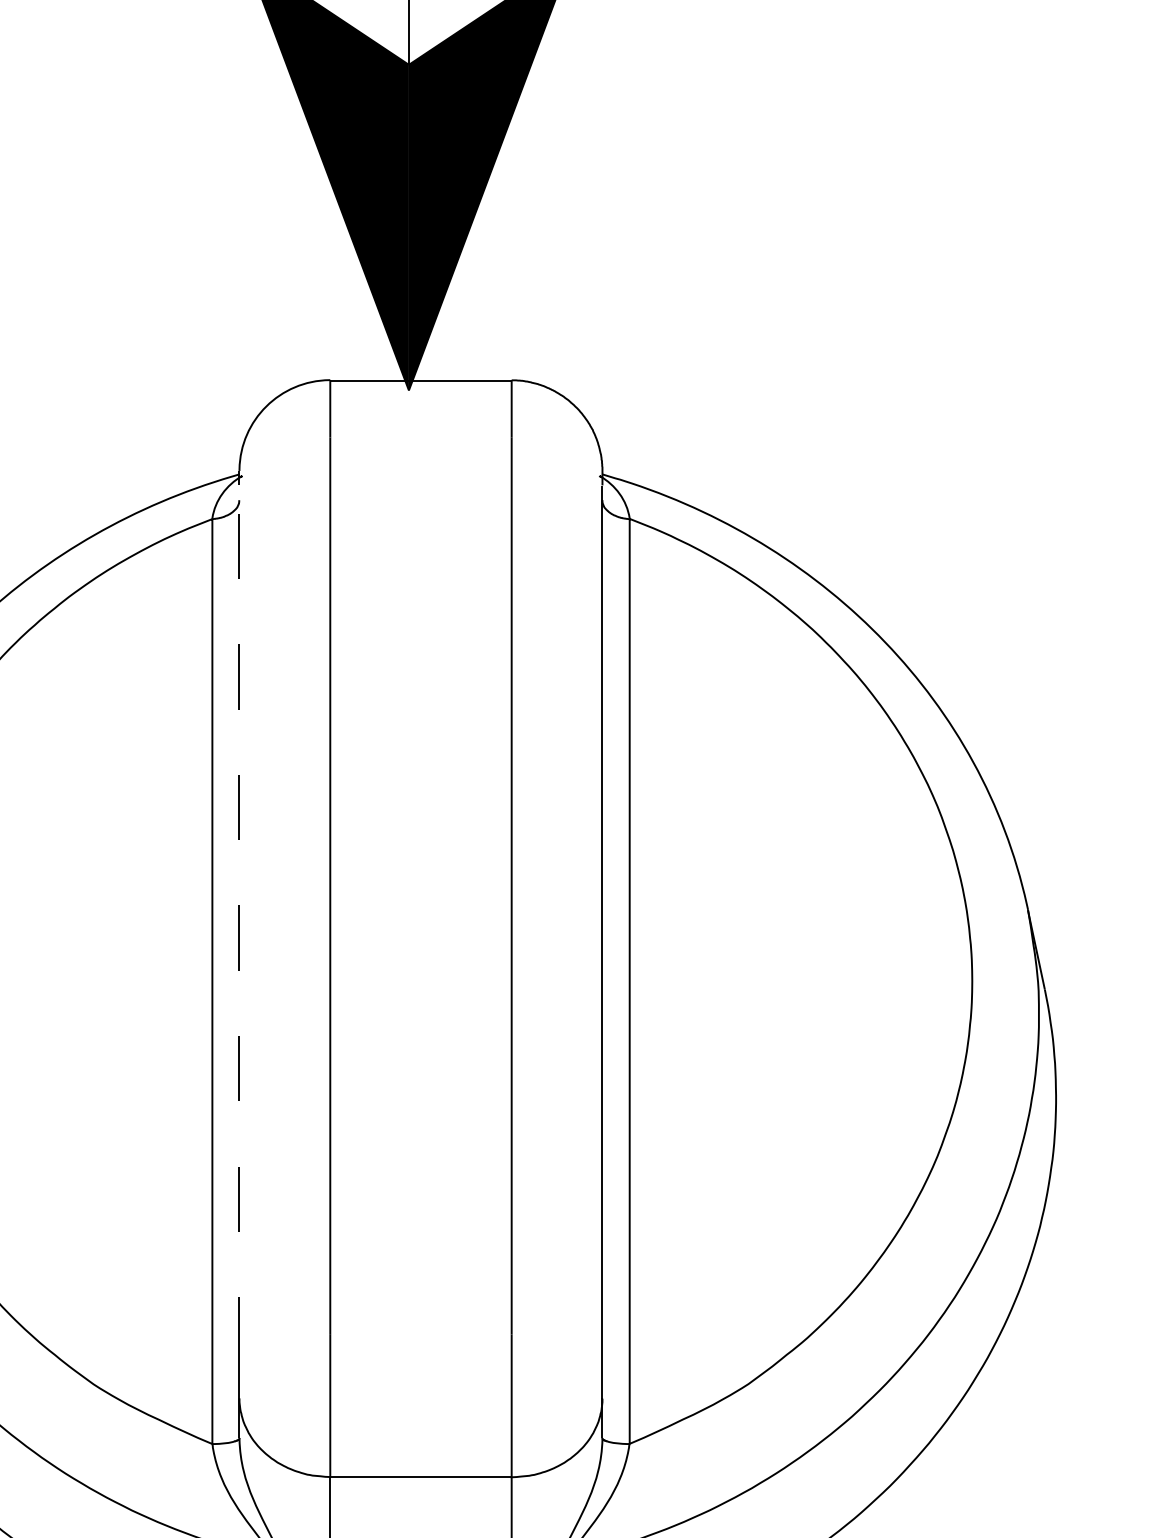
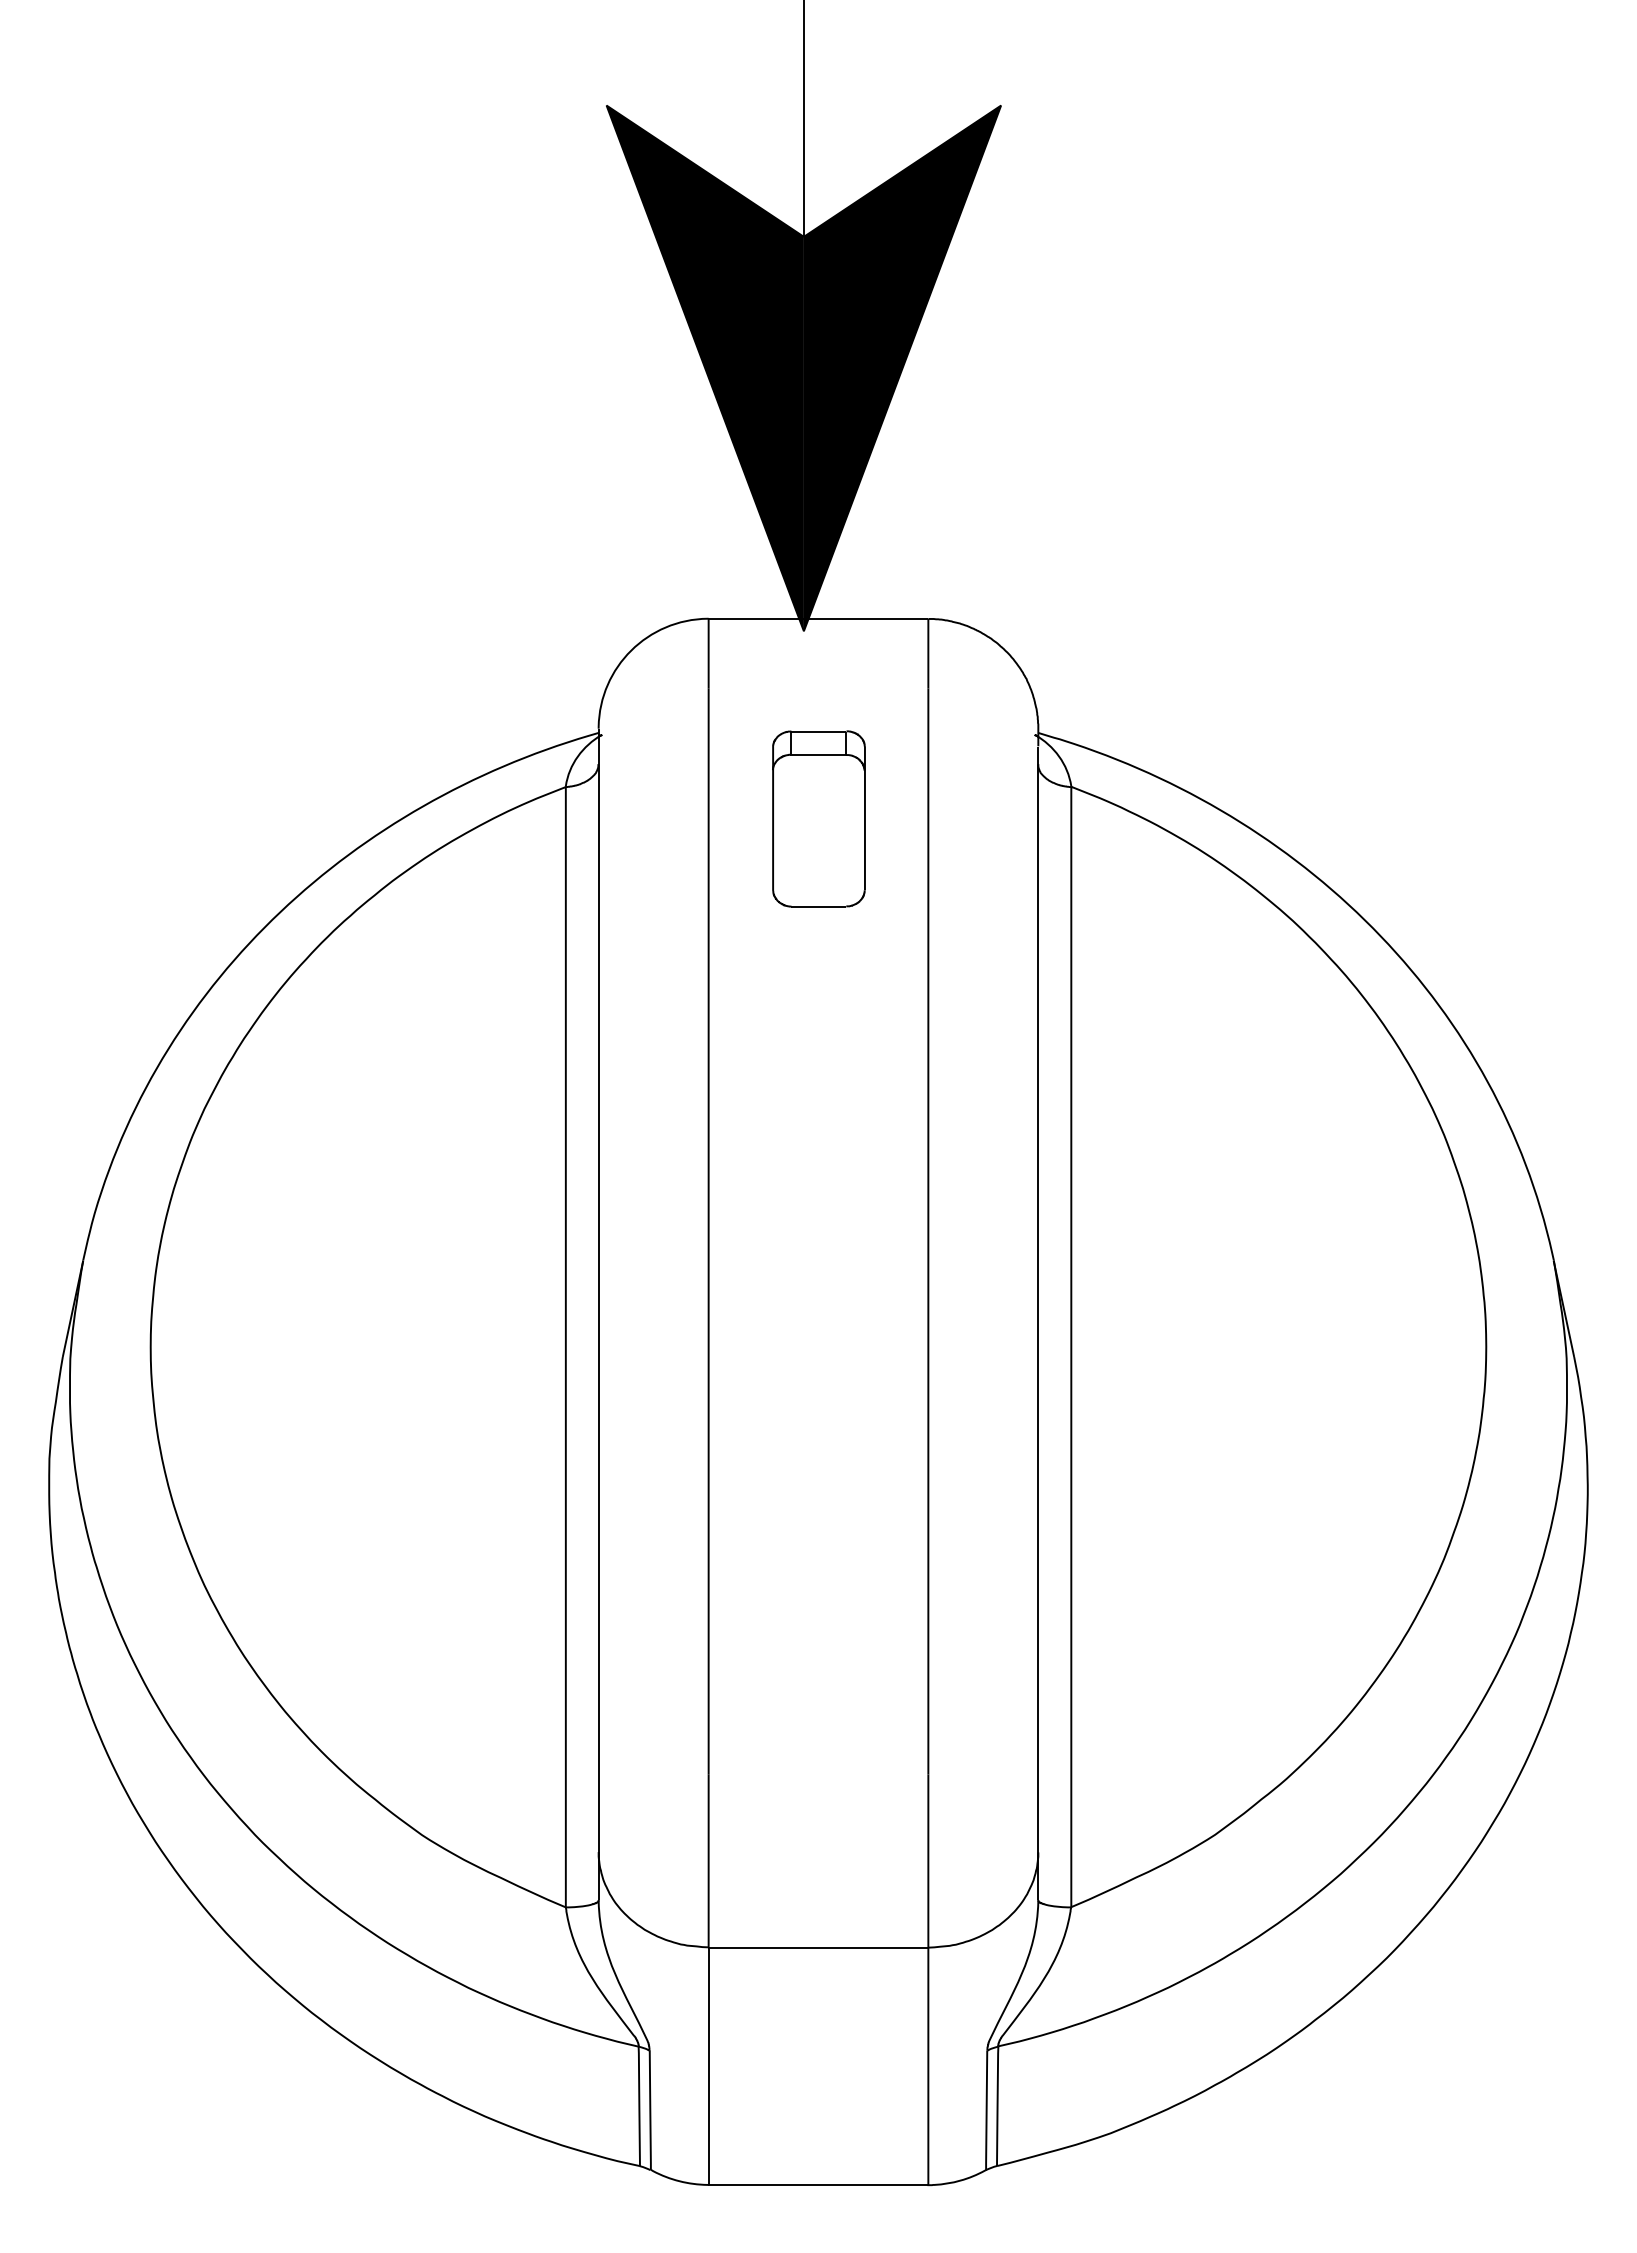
part: (420, 545) -> (818, 818), added
line: (239, 923) -> (598, 1276), dashed -> solid

